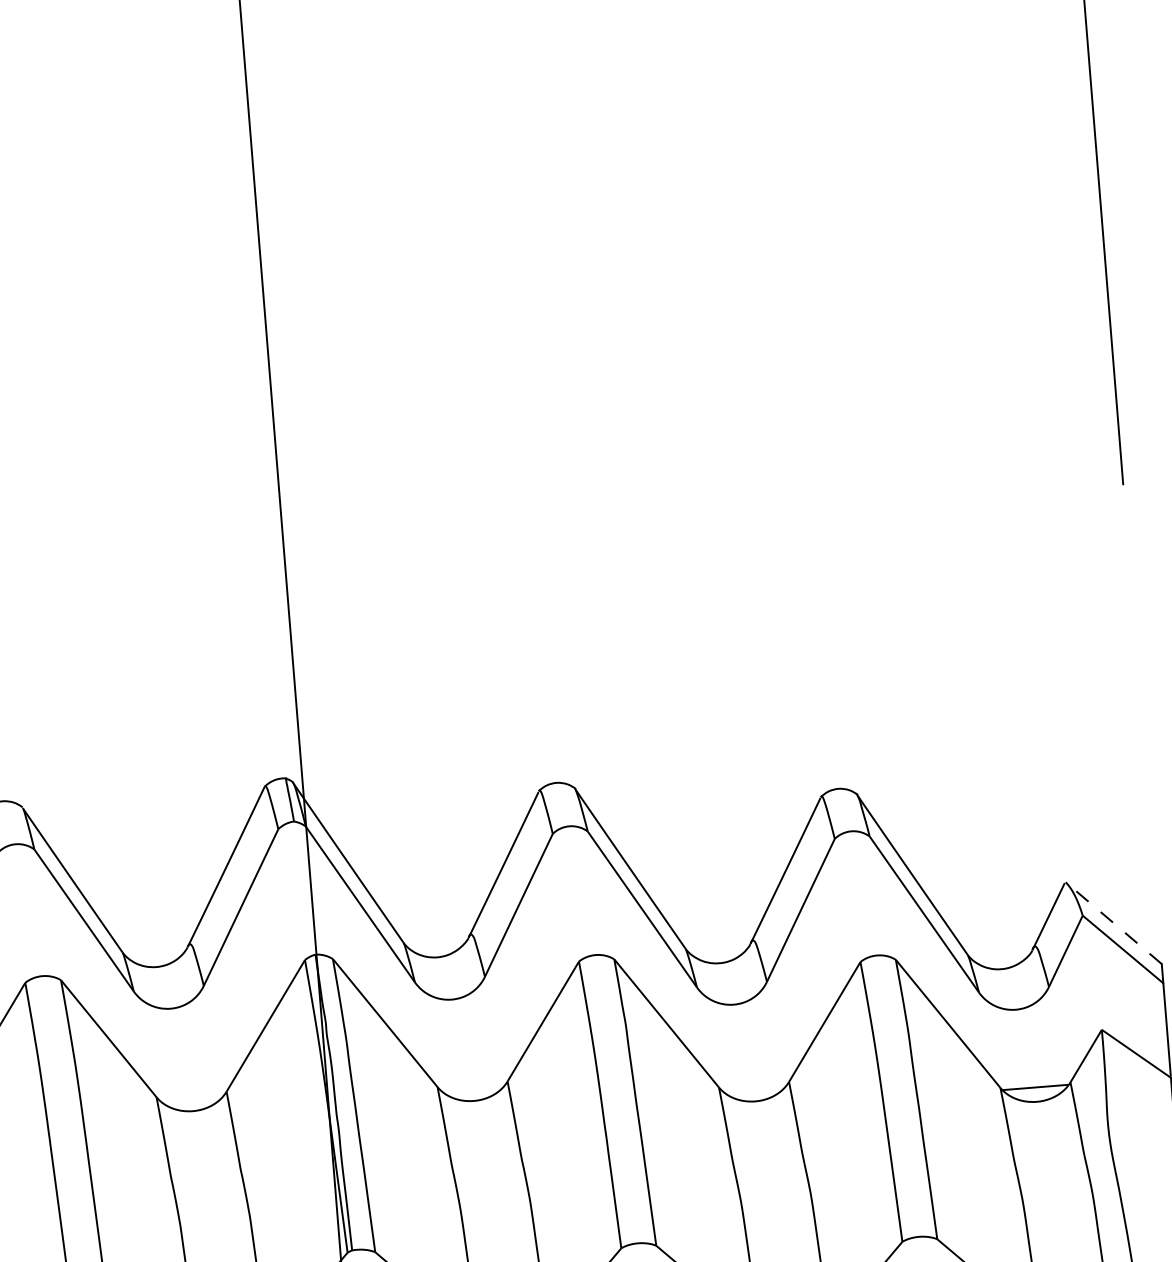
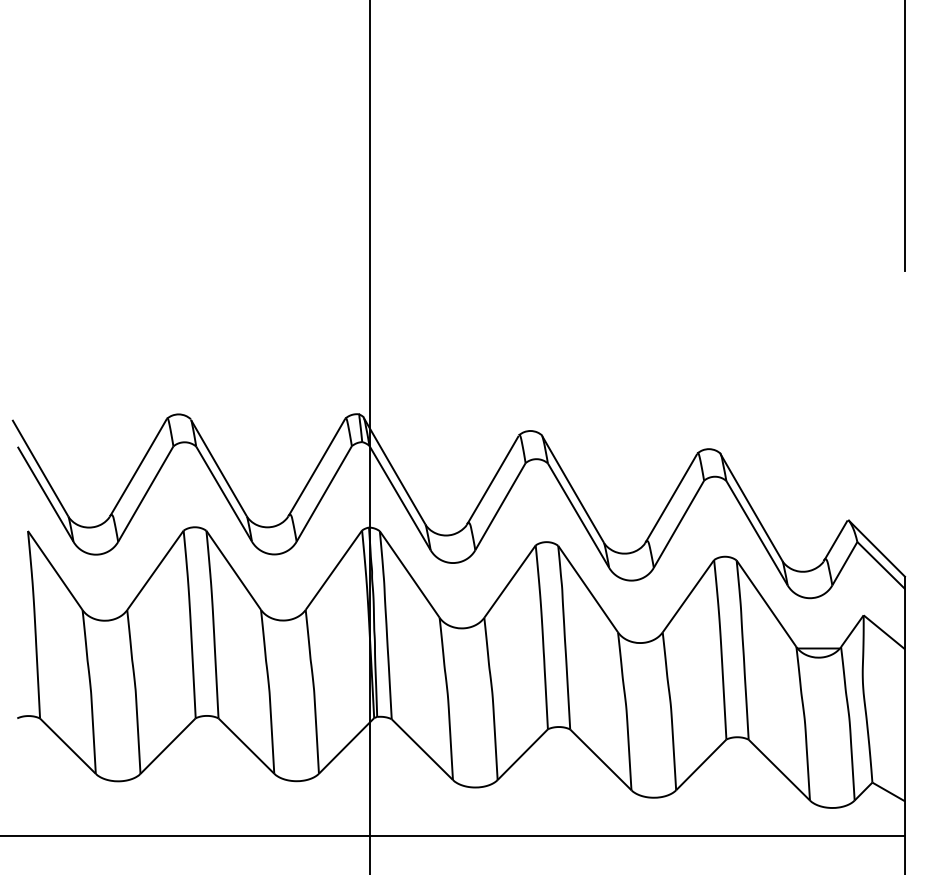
line: (1115, 923) -> (877, 548), dashed -> solid

